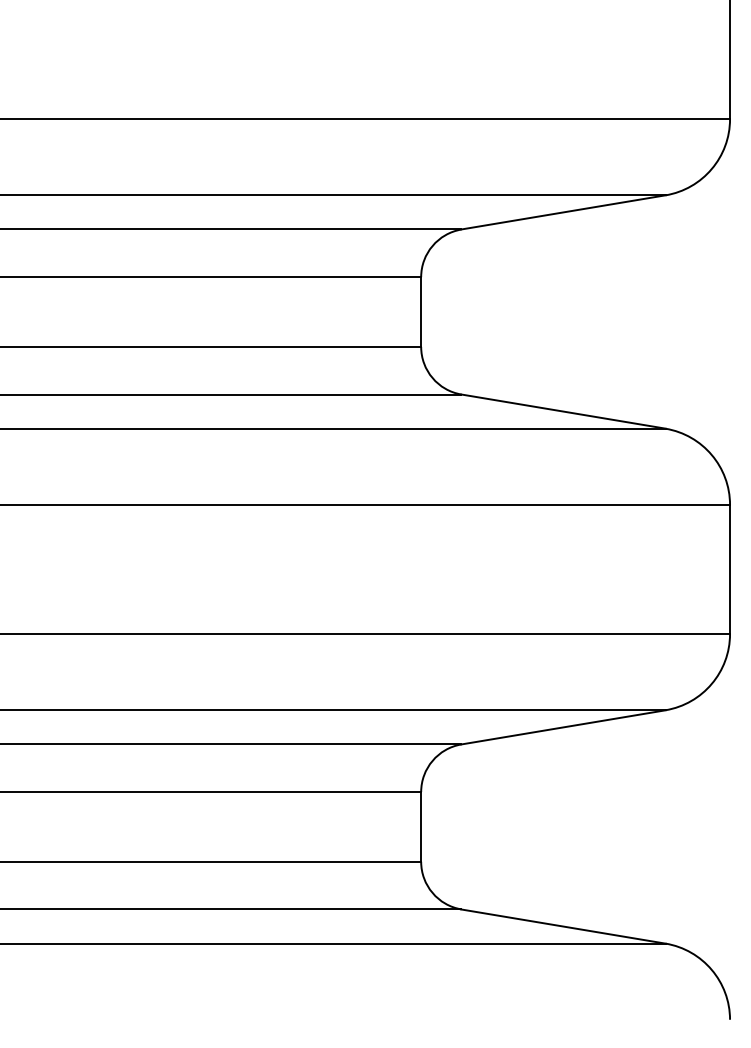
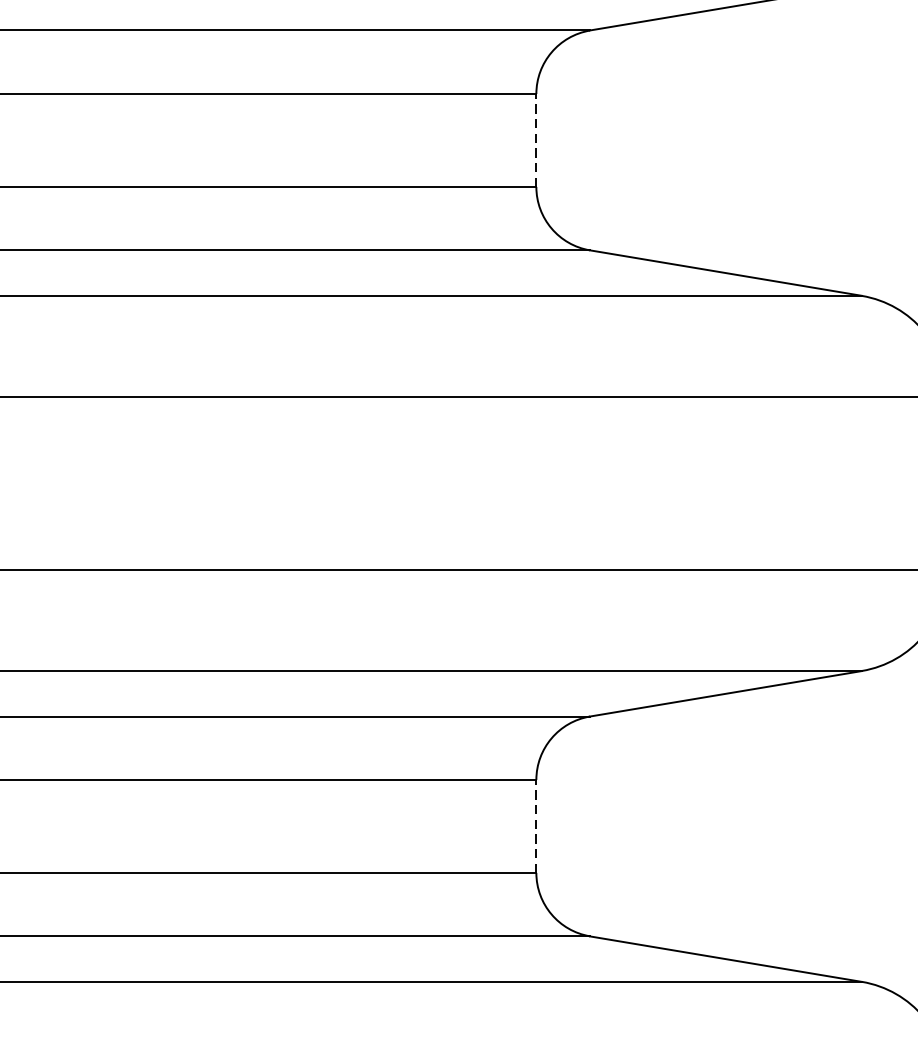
line: (421, 312) -> (536, 141), solid -> dashed
line: (421, 826) -> (536, 825), solid -> dashed

